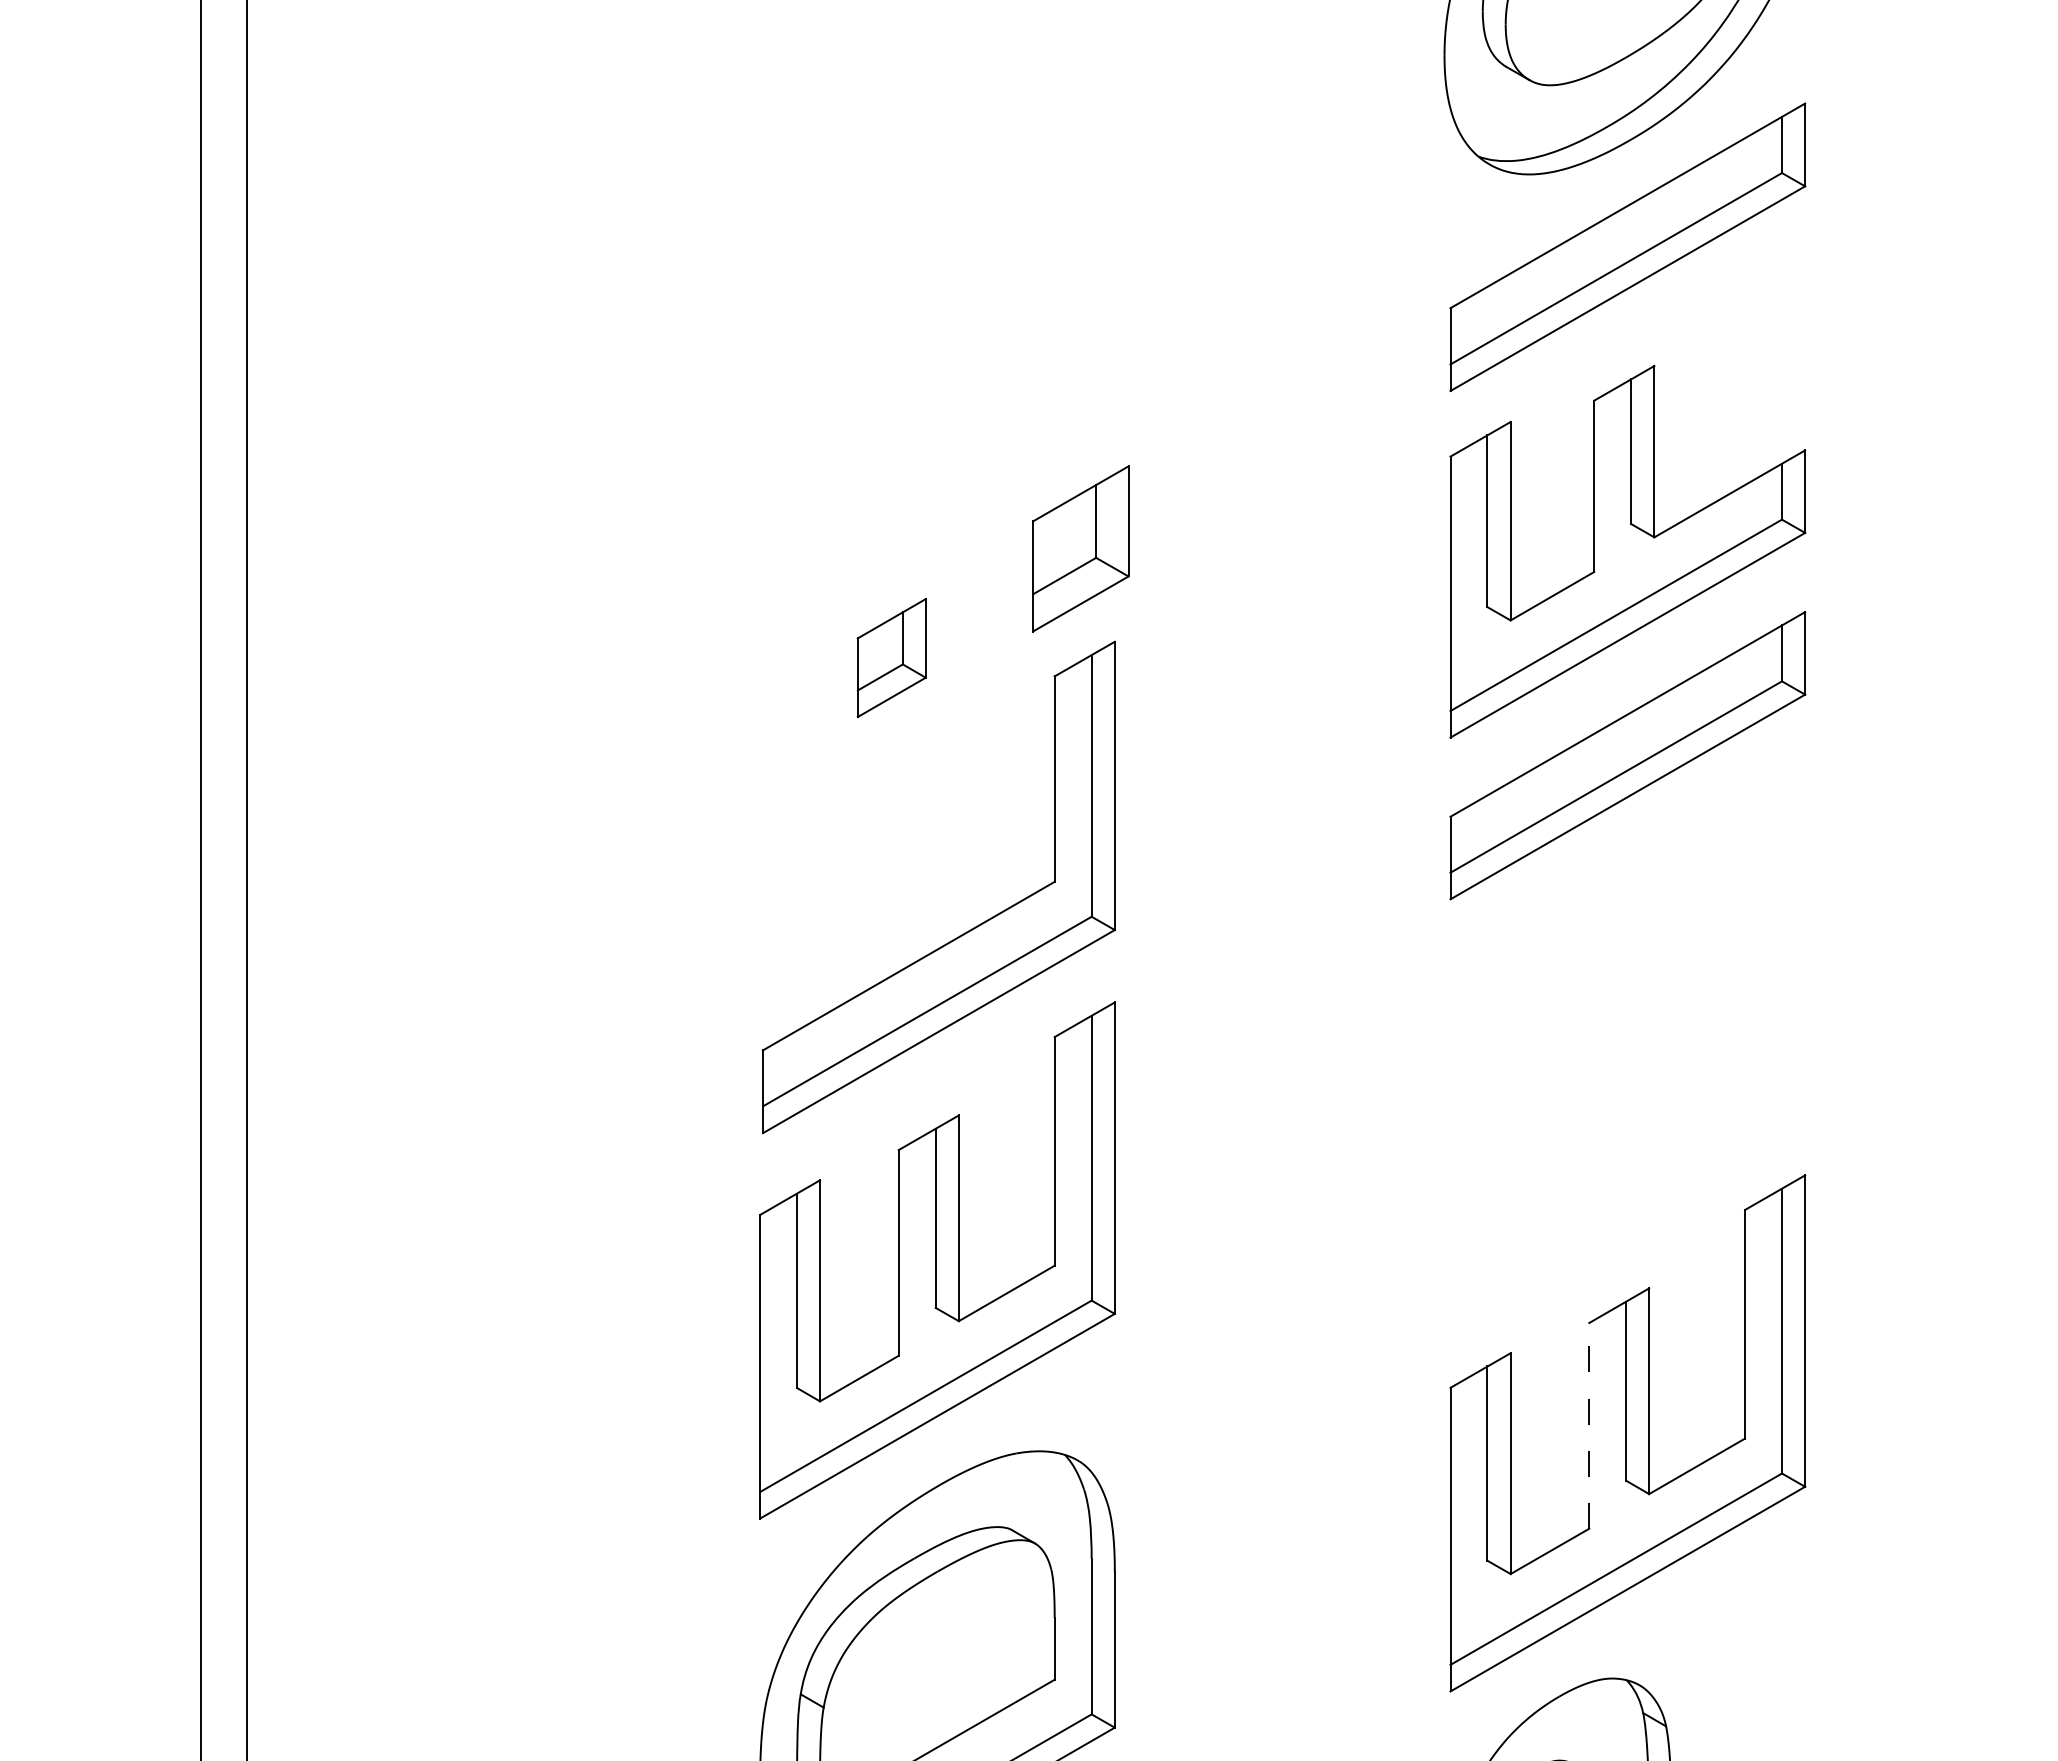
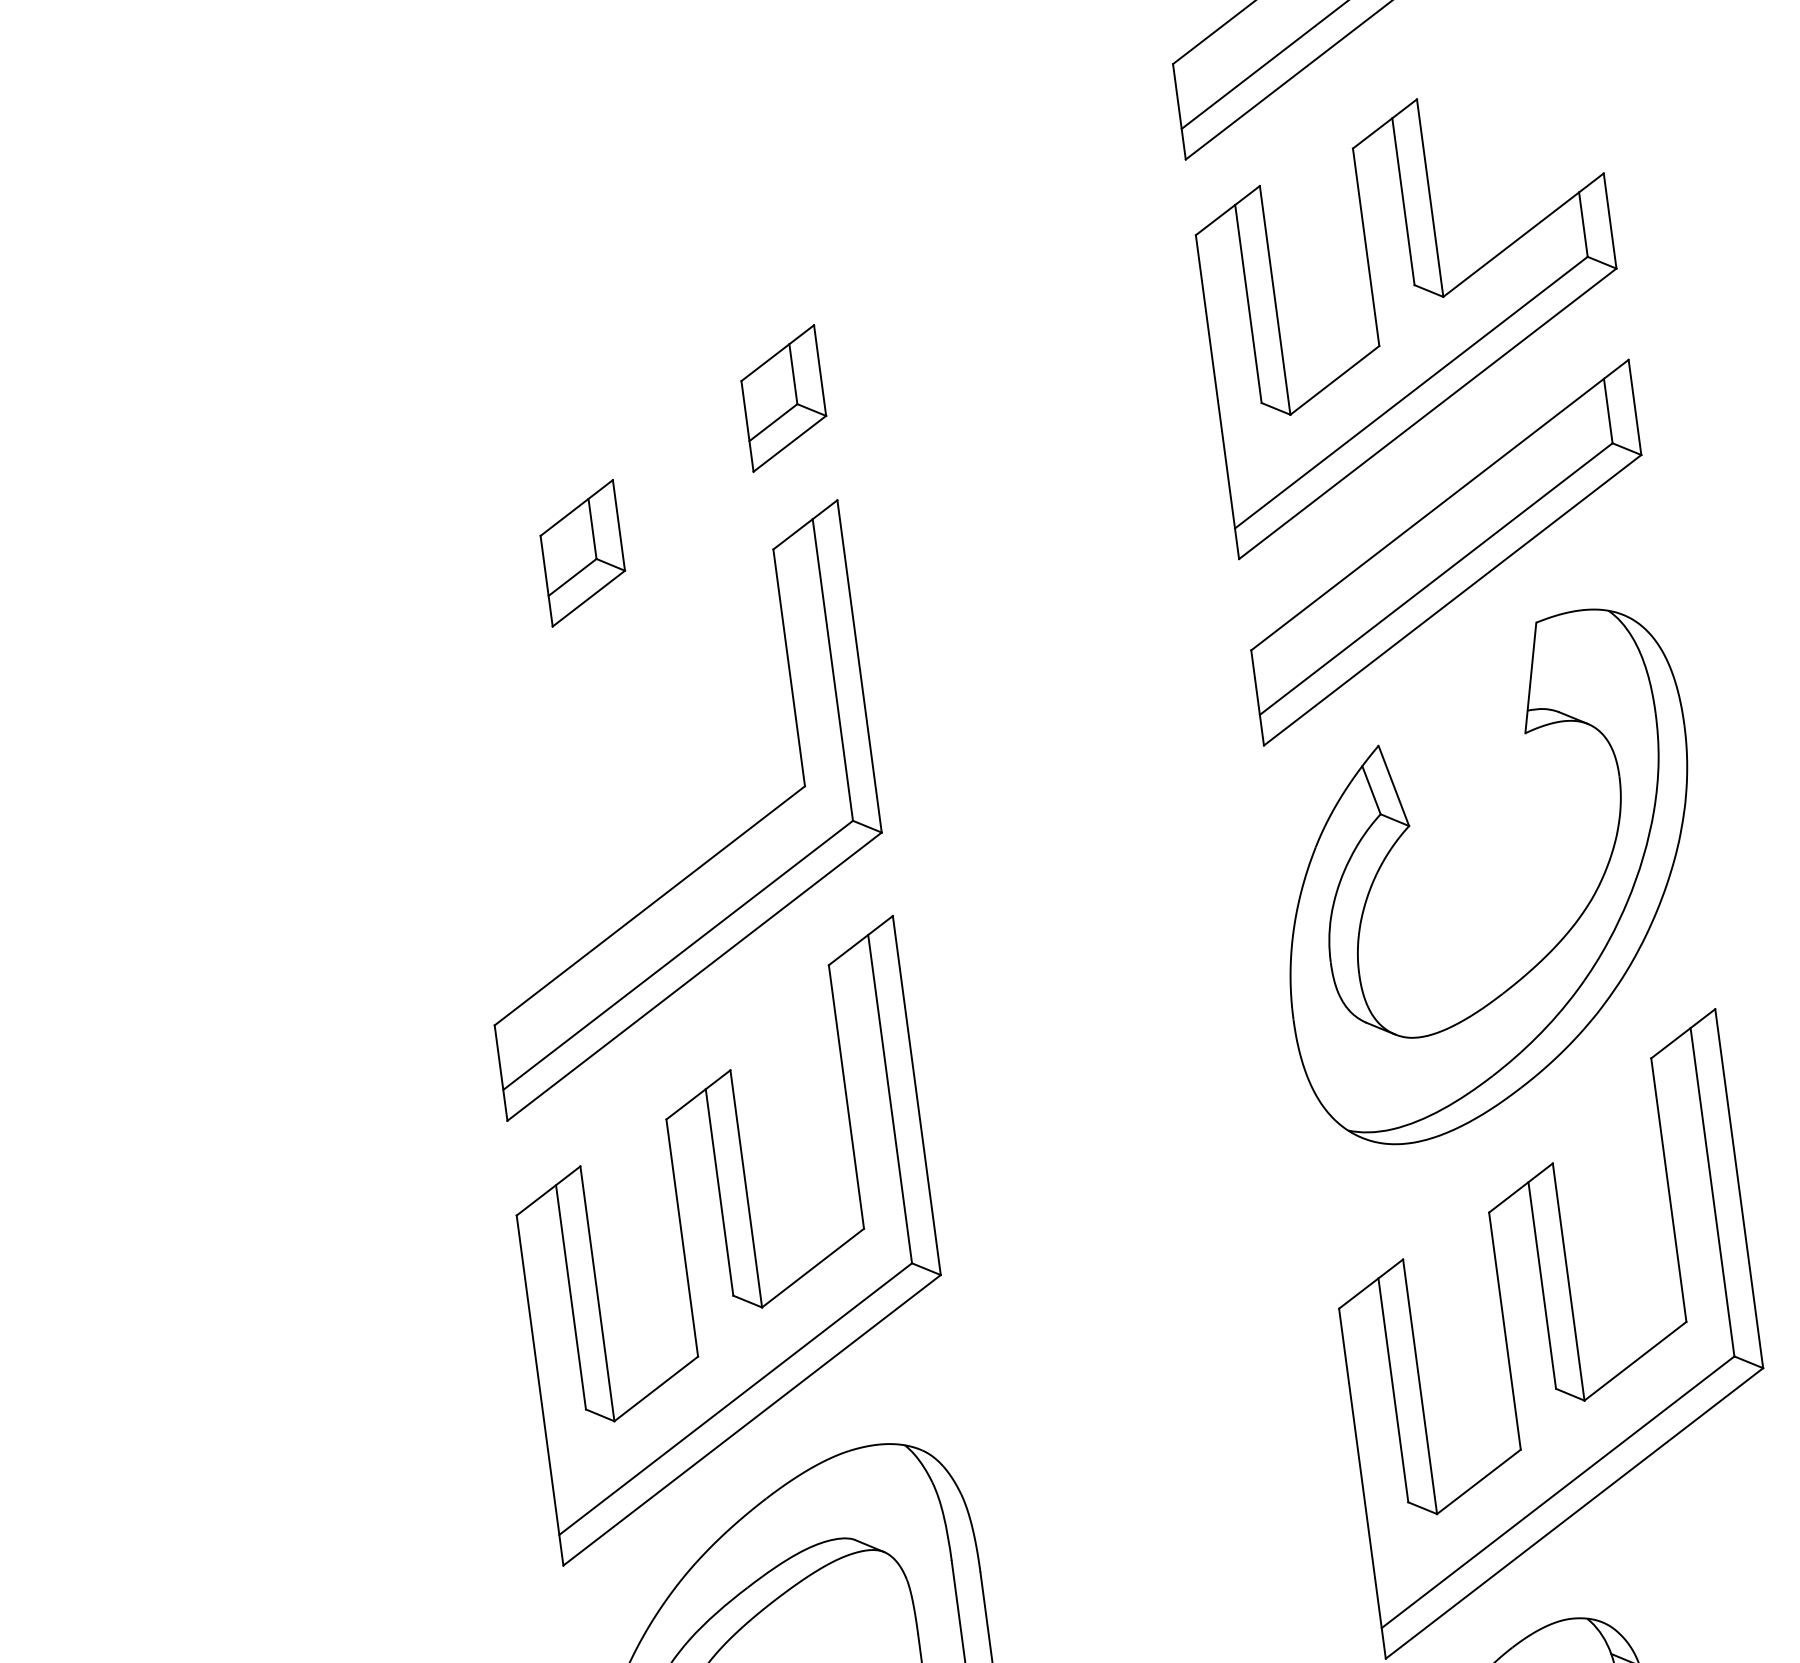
part: (1080, 548) -> (783, 398), size x0.71
part: (1566, 984) -> (1410, 825), added
line: (1589, 1425) -> (1505, 1330), dashed -> solid

